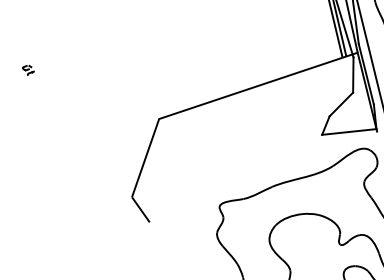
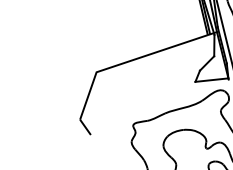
part: (28, 69) -> (17, 42), removed

